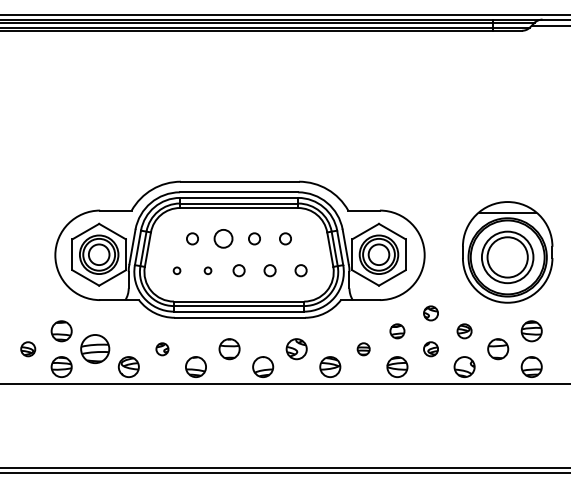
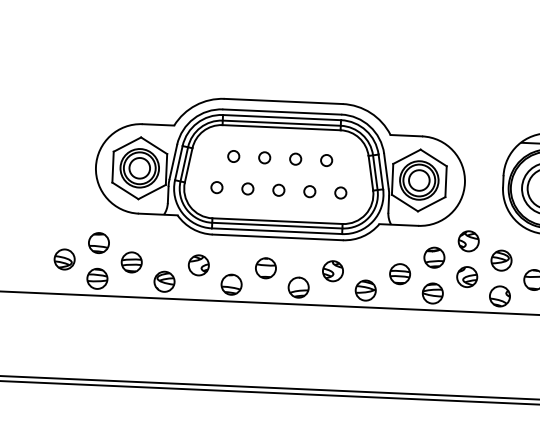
circle: (223, 238) -> (264, 157), size x0.62
circle: (176, 270) -> (216, 187), size x1.67
circle: (207, 270) -> (247, 188), size x1.67
part: (430, 313) -> (468, 241), size x1.43
part: (397, 331) -> (434, 257), size x1.43
part: (464, 331) -> (501, 260), size x1.43
part: (28, 349) -> (65, 259), size x1.43
part: (95, 349) -> (131, 262), size x0.71
part: (162, 349) -> (198, 265), size x1.67
part: (363, 349) -> (399, 274), size x1.67
part: (430, 349) -> (466, 277), size x1.43

